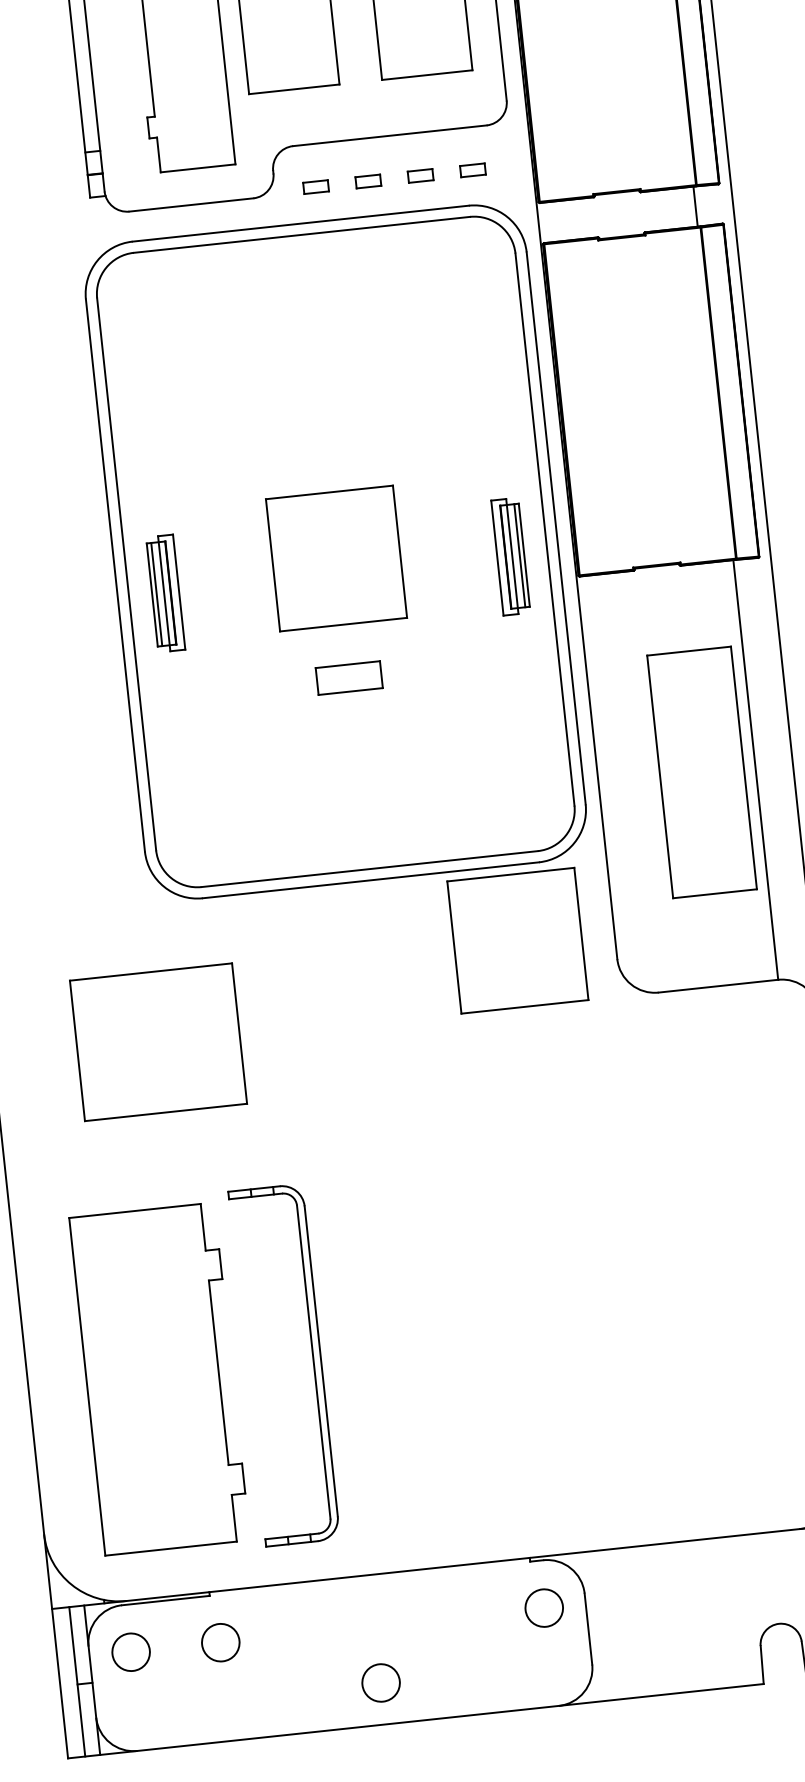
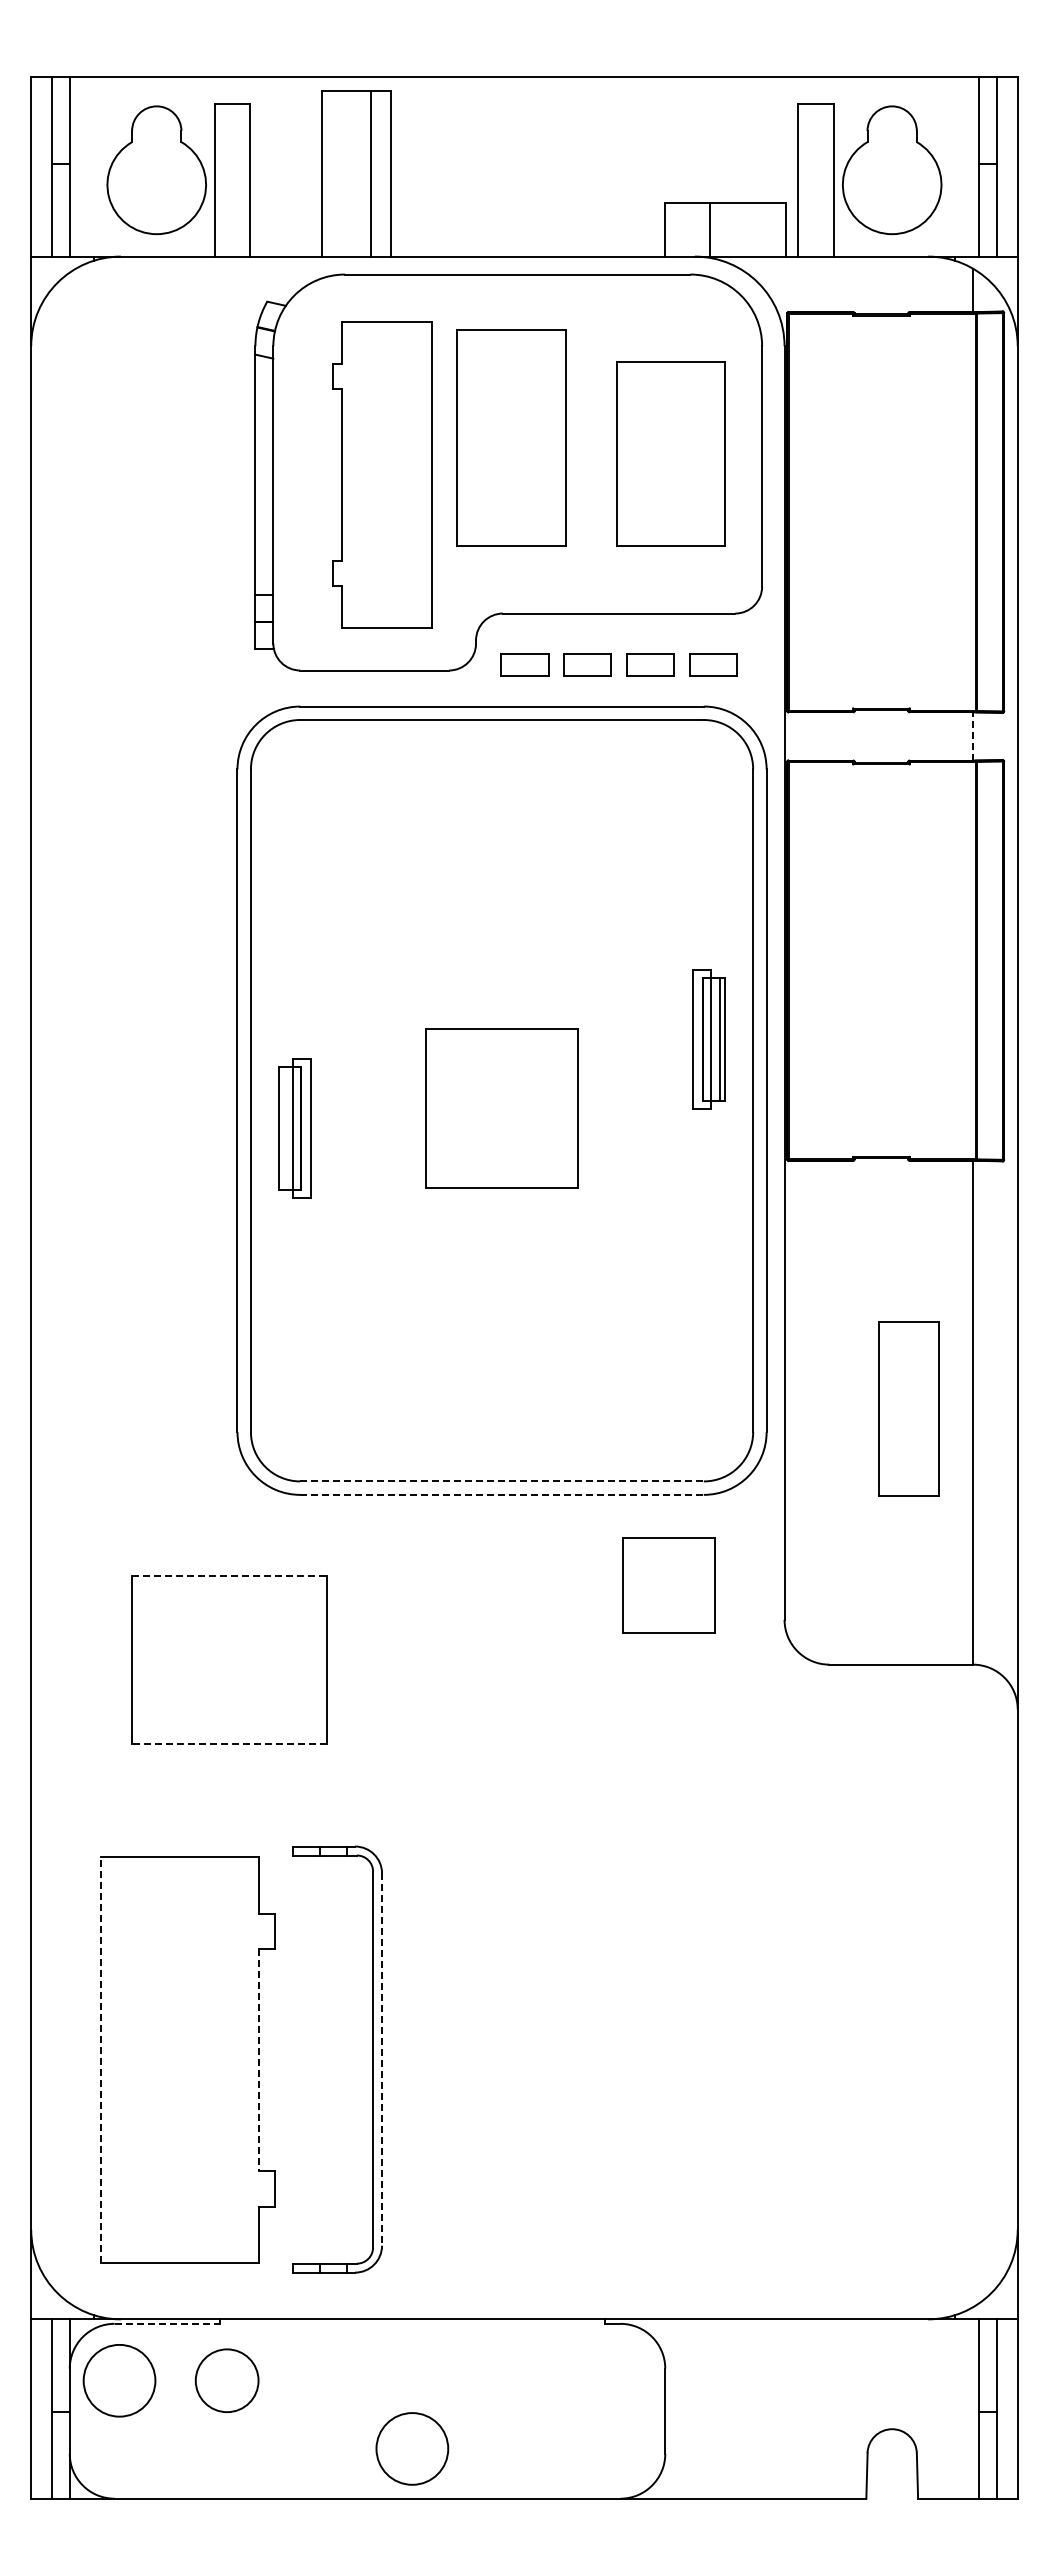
part: (472, 169) -> (712, 664), size x1.6
part: (420, 175) -> (650, 664), size x1.6
part: (368, 181) -> (587, 664), size x1.6
part: (315, 186) -> (524, 664), size x1.6
line: (695, 205) -> (972, 735), solid -> dashed
part: (510, 556) -> (708, 1039), moved
line: (157, 594) -> (284, 1128), removed
part: (349, 677) -> (502, 1251), removed
part: (701, 772) -> (908, 1408), size x0.6
line: (370, 869) -> (502, 1481), solid -> dashed
line: (371, 879) -> (502, 1494), solid -> dashed
part: (517, 940) -> (668, 1585), size x0.6
line: (151, 971) -> (229, 1575), solid -> dashed
line: (165, 1112) -> (228, 1744), solid -> dashed
line: (321, 1362) -> (382, 2060), solid -> dashed
line: (219, 1373) -> (259, 2060), solid -> dashed
line: (87, 1387) -> (101, 2060), solid -> dashed
line: (165, 1600) -> (167, 2323), solid -> dashed
circle: (544, 1607) -> (615, 2380), removed
circle: (220, 1642) -> (226, 2380), size x1.4
circle: (131, 1652) -> (119, 2380), size x1.6
circle: (380, 1682) -> (411, 2448), size x1.6

